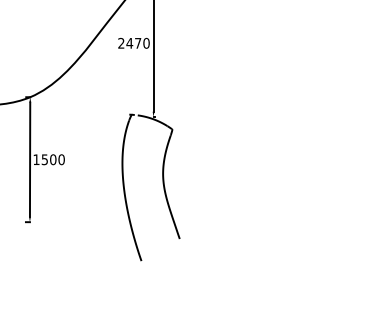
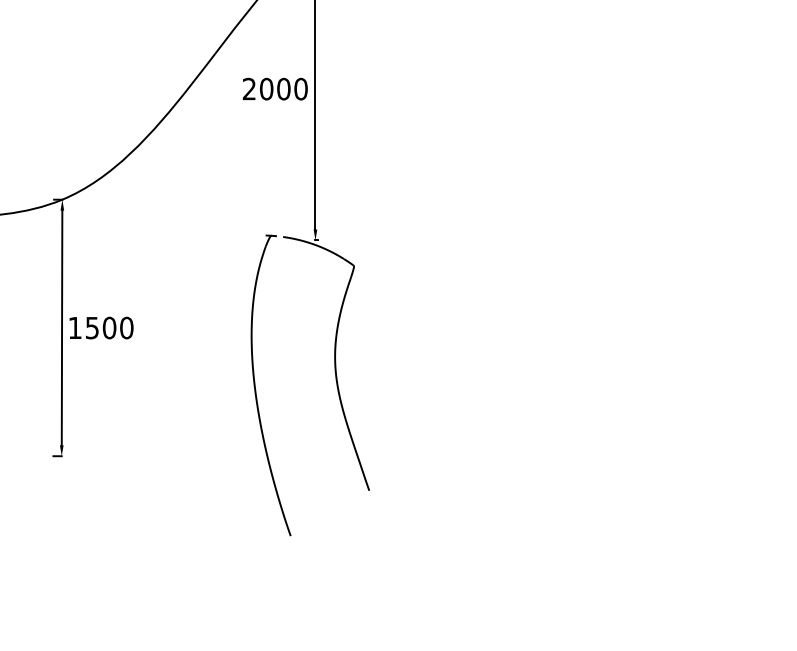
text: (133, 42) -> (274, 87), 2470 -> 2000

